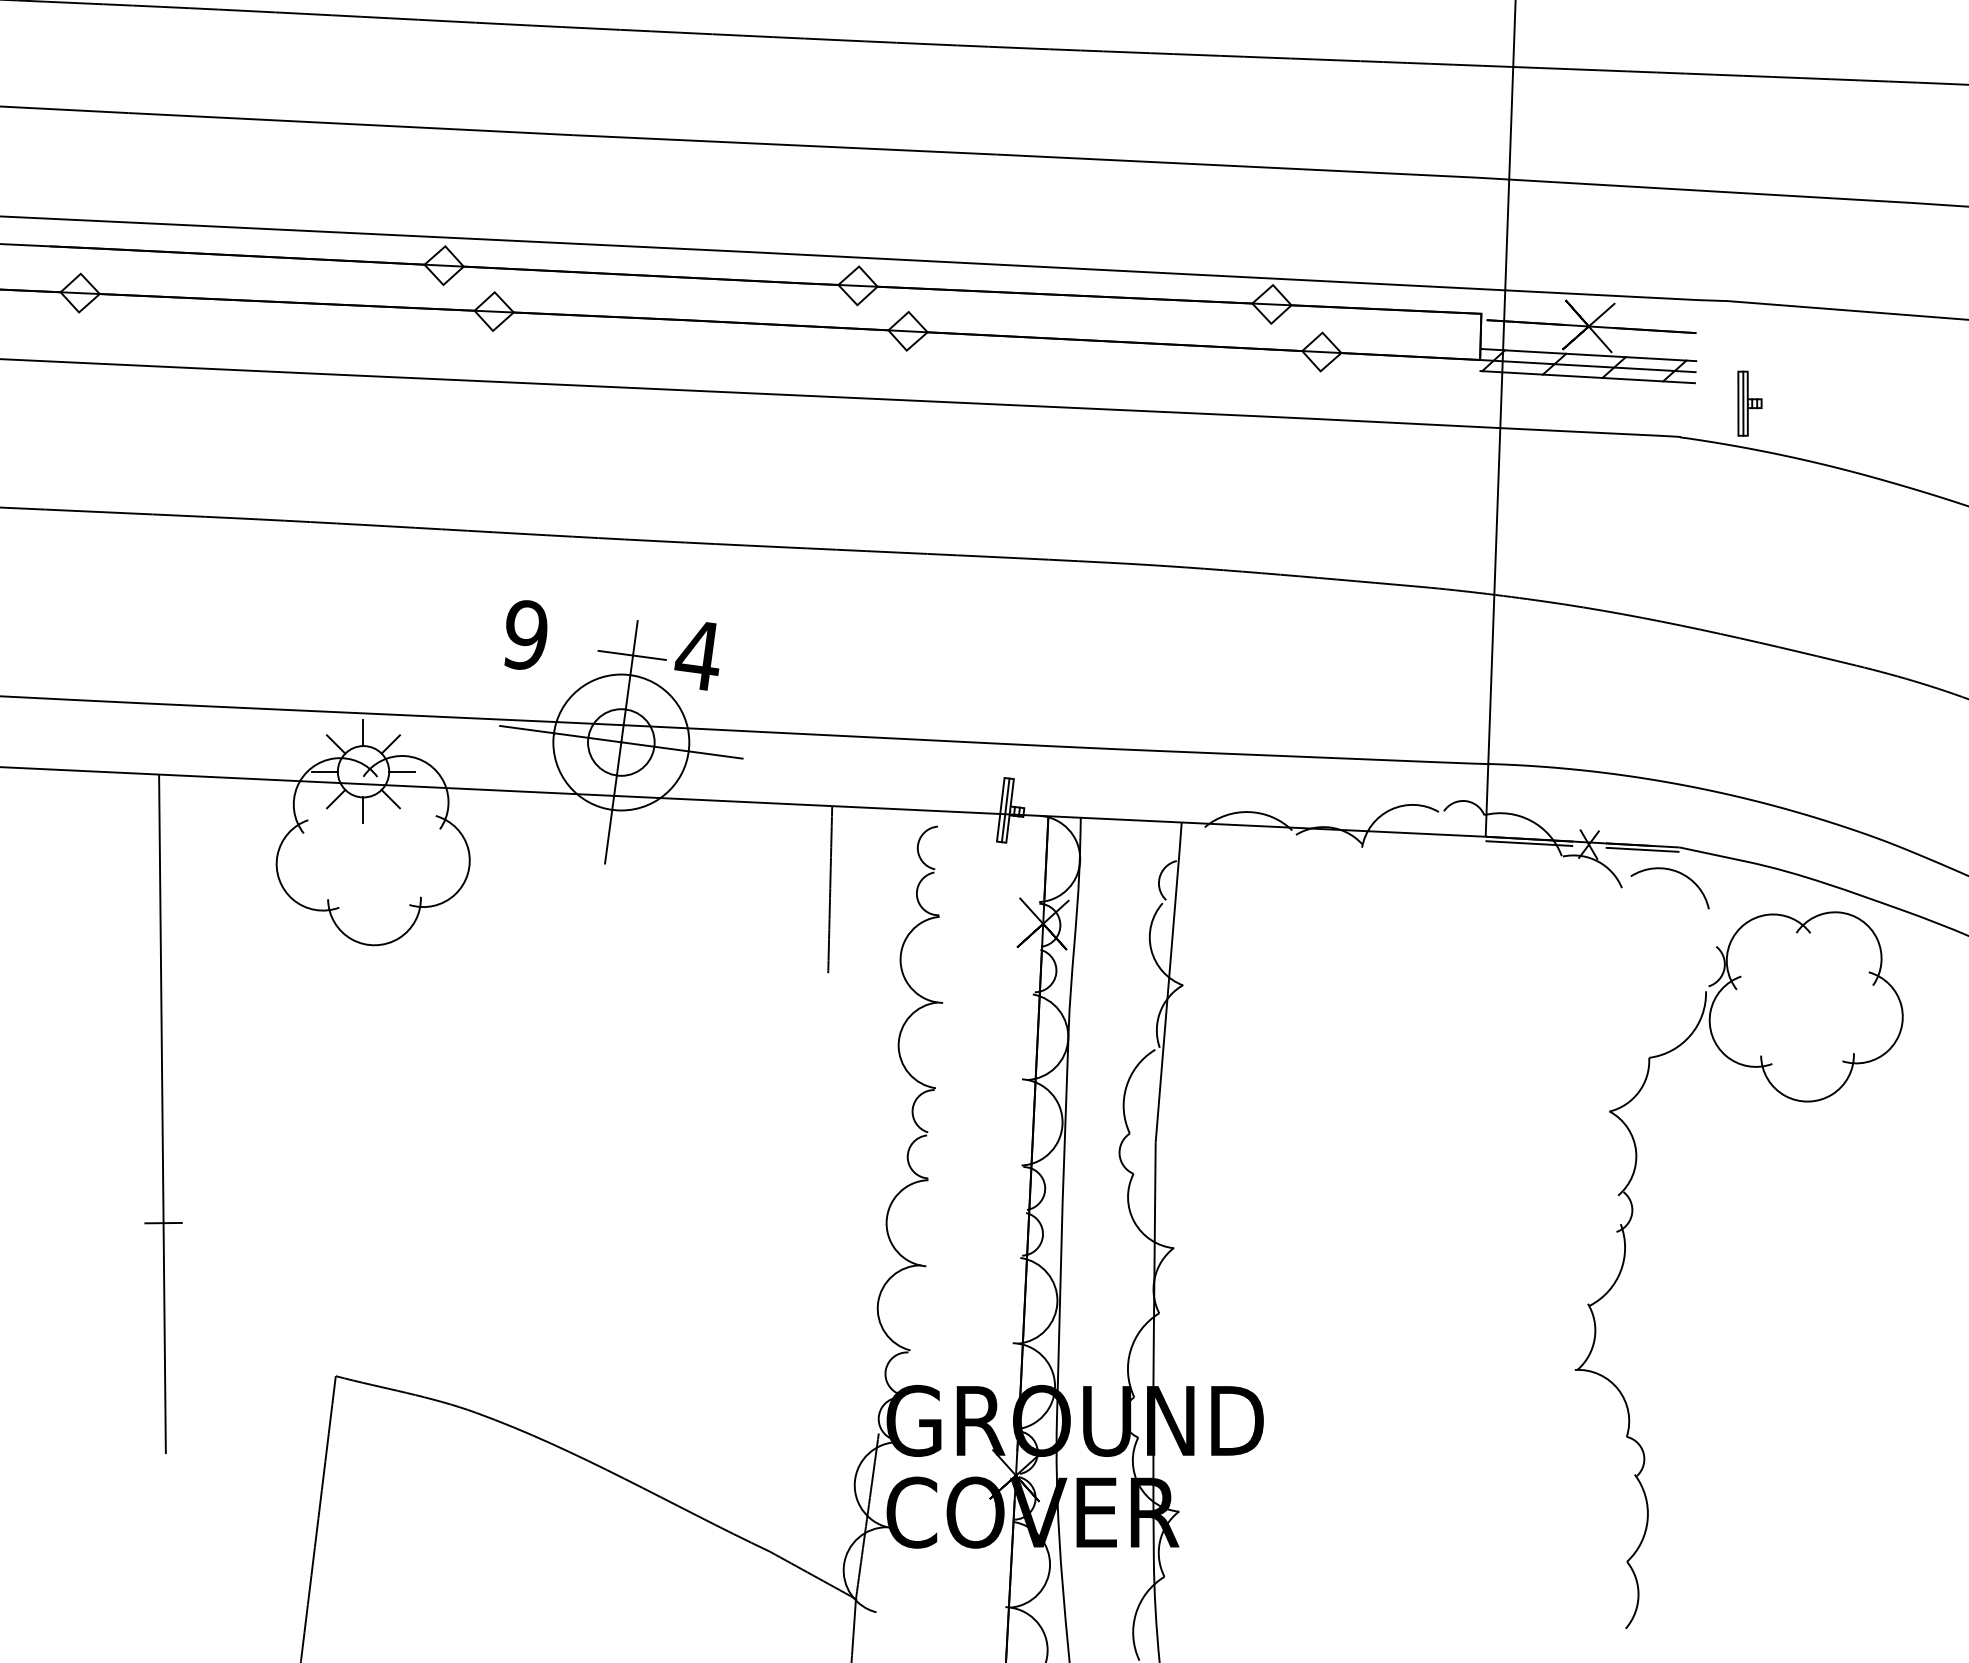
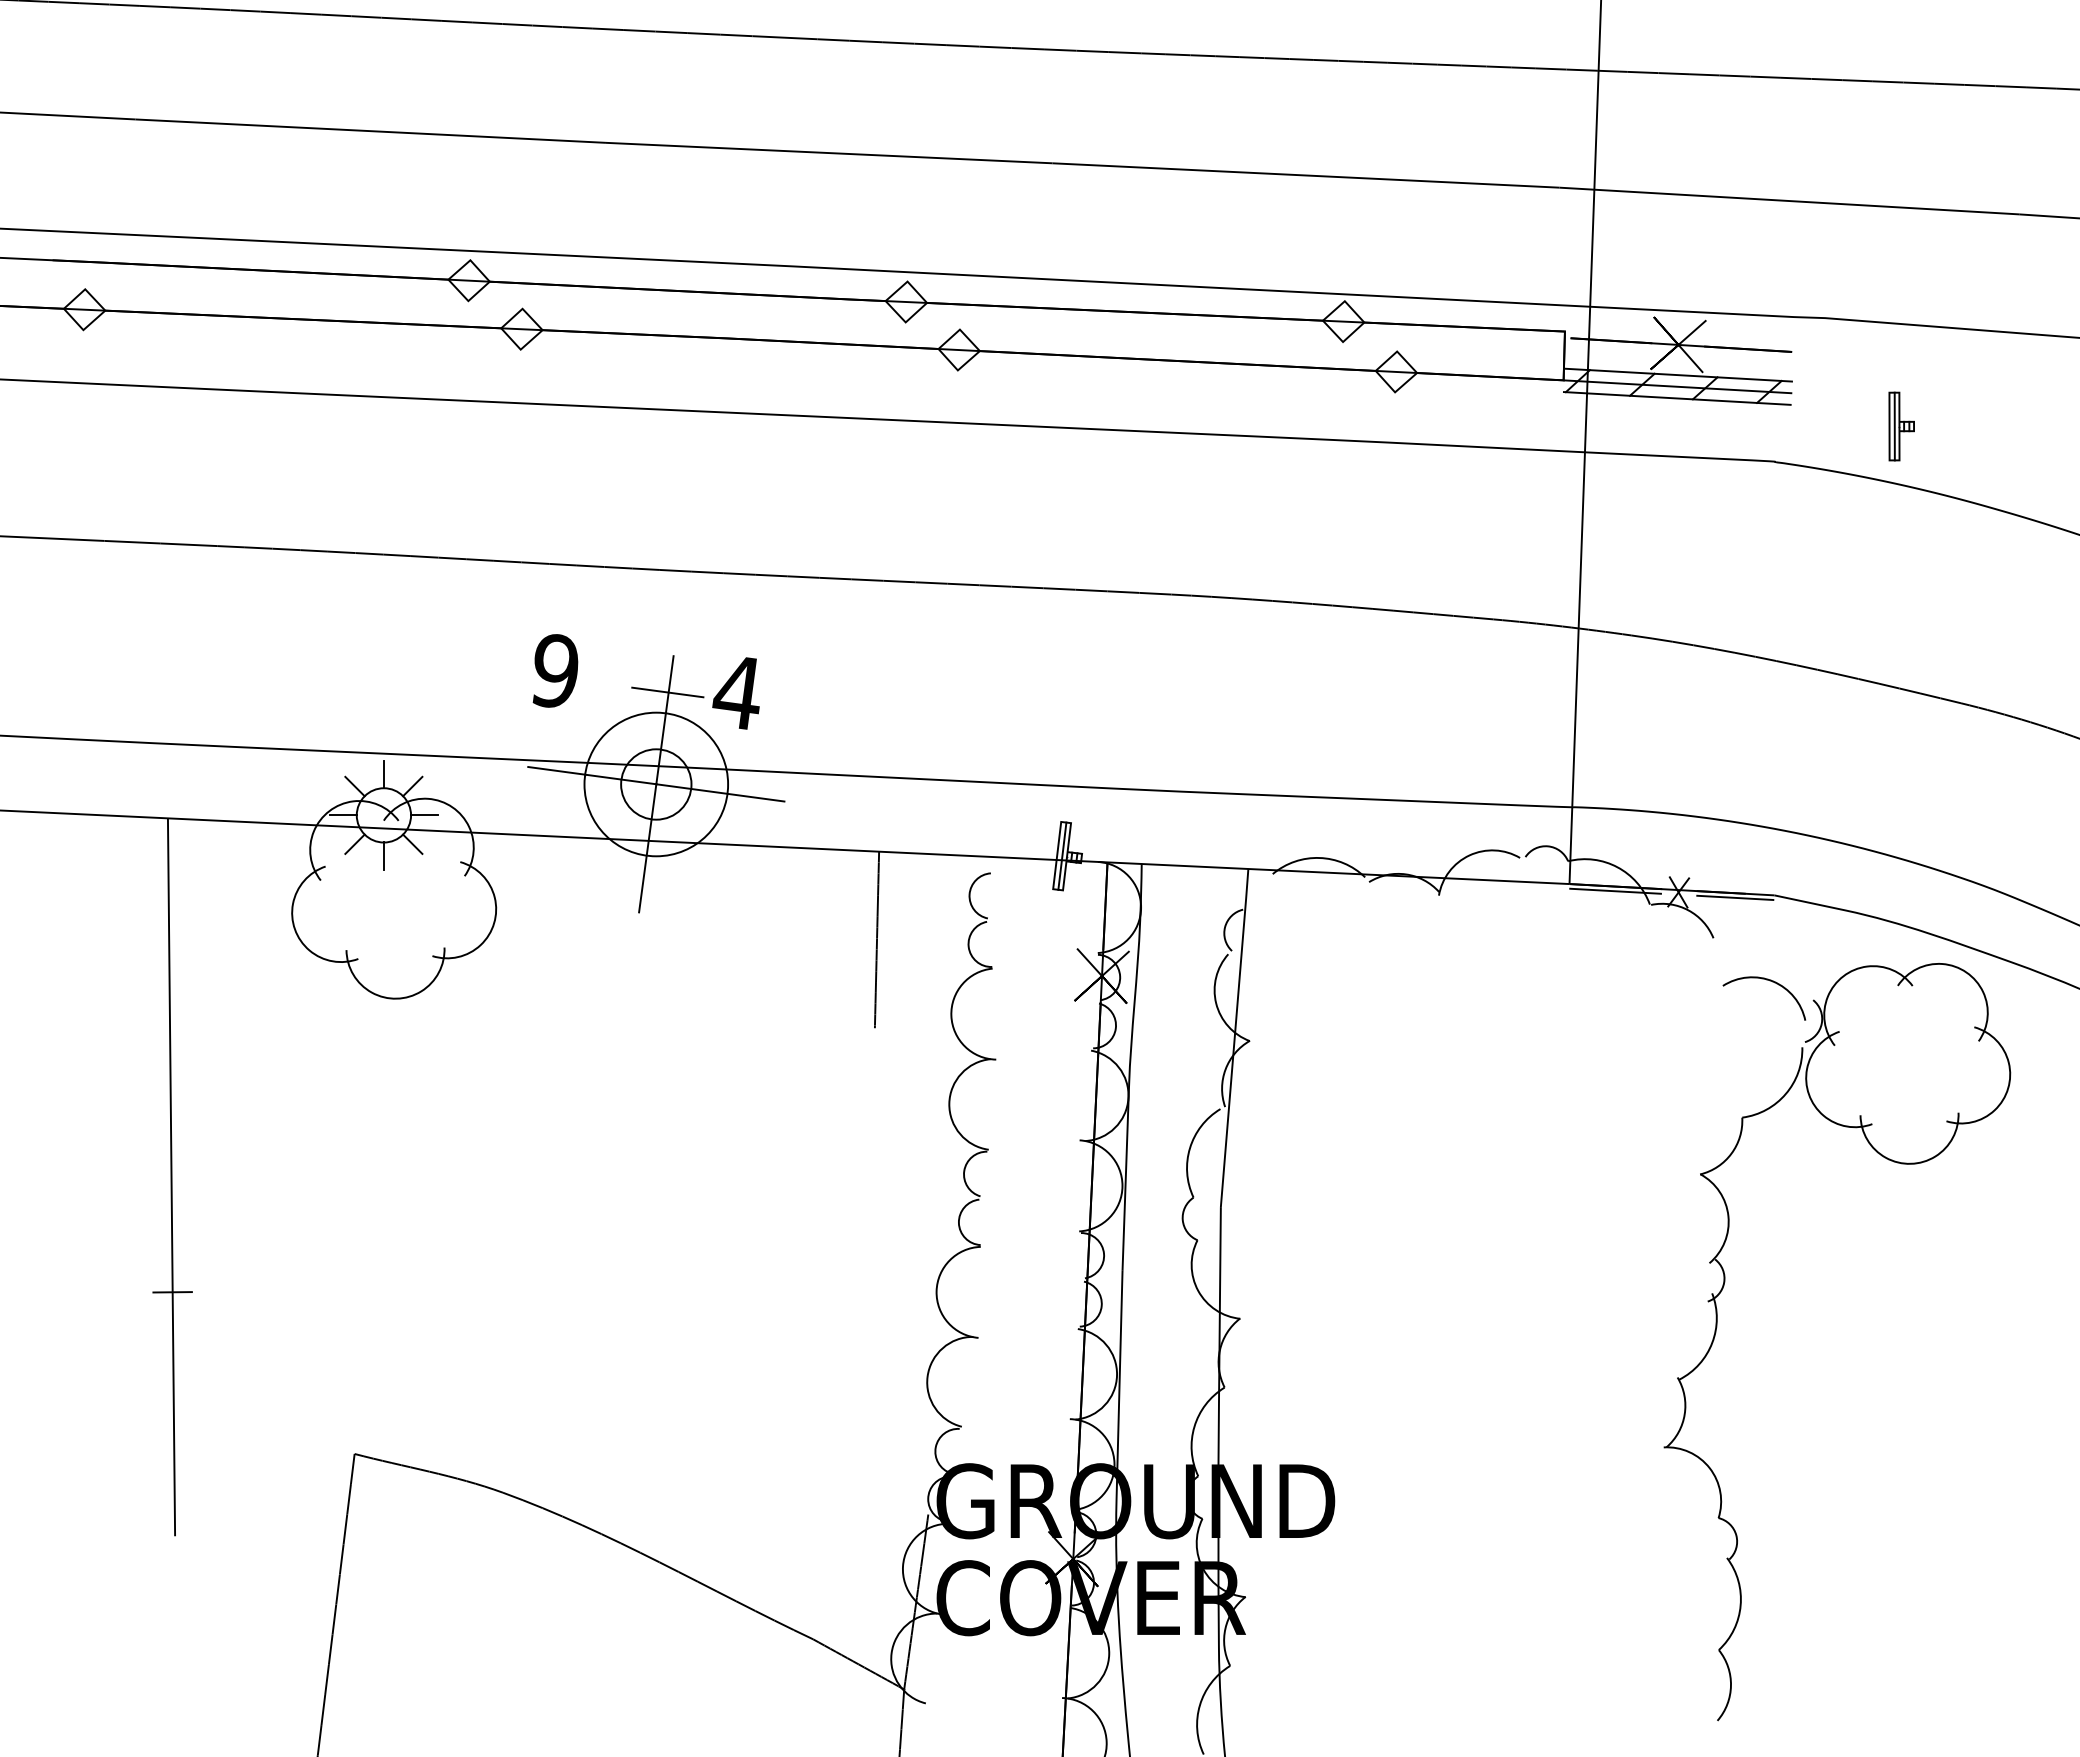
part: (1749, 403) -> (1901, 426), moved
curve: (1674, 872) -> (1769, 981), moved

